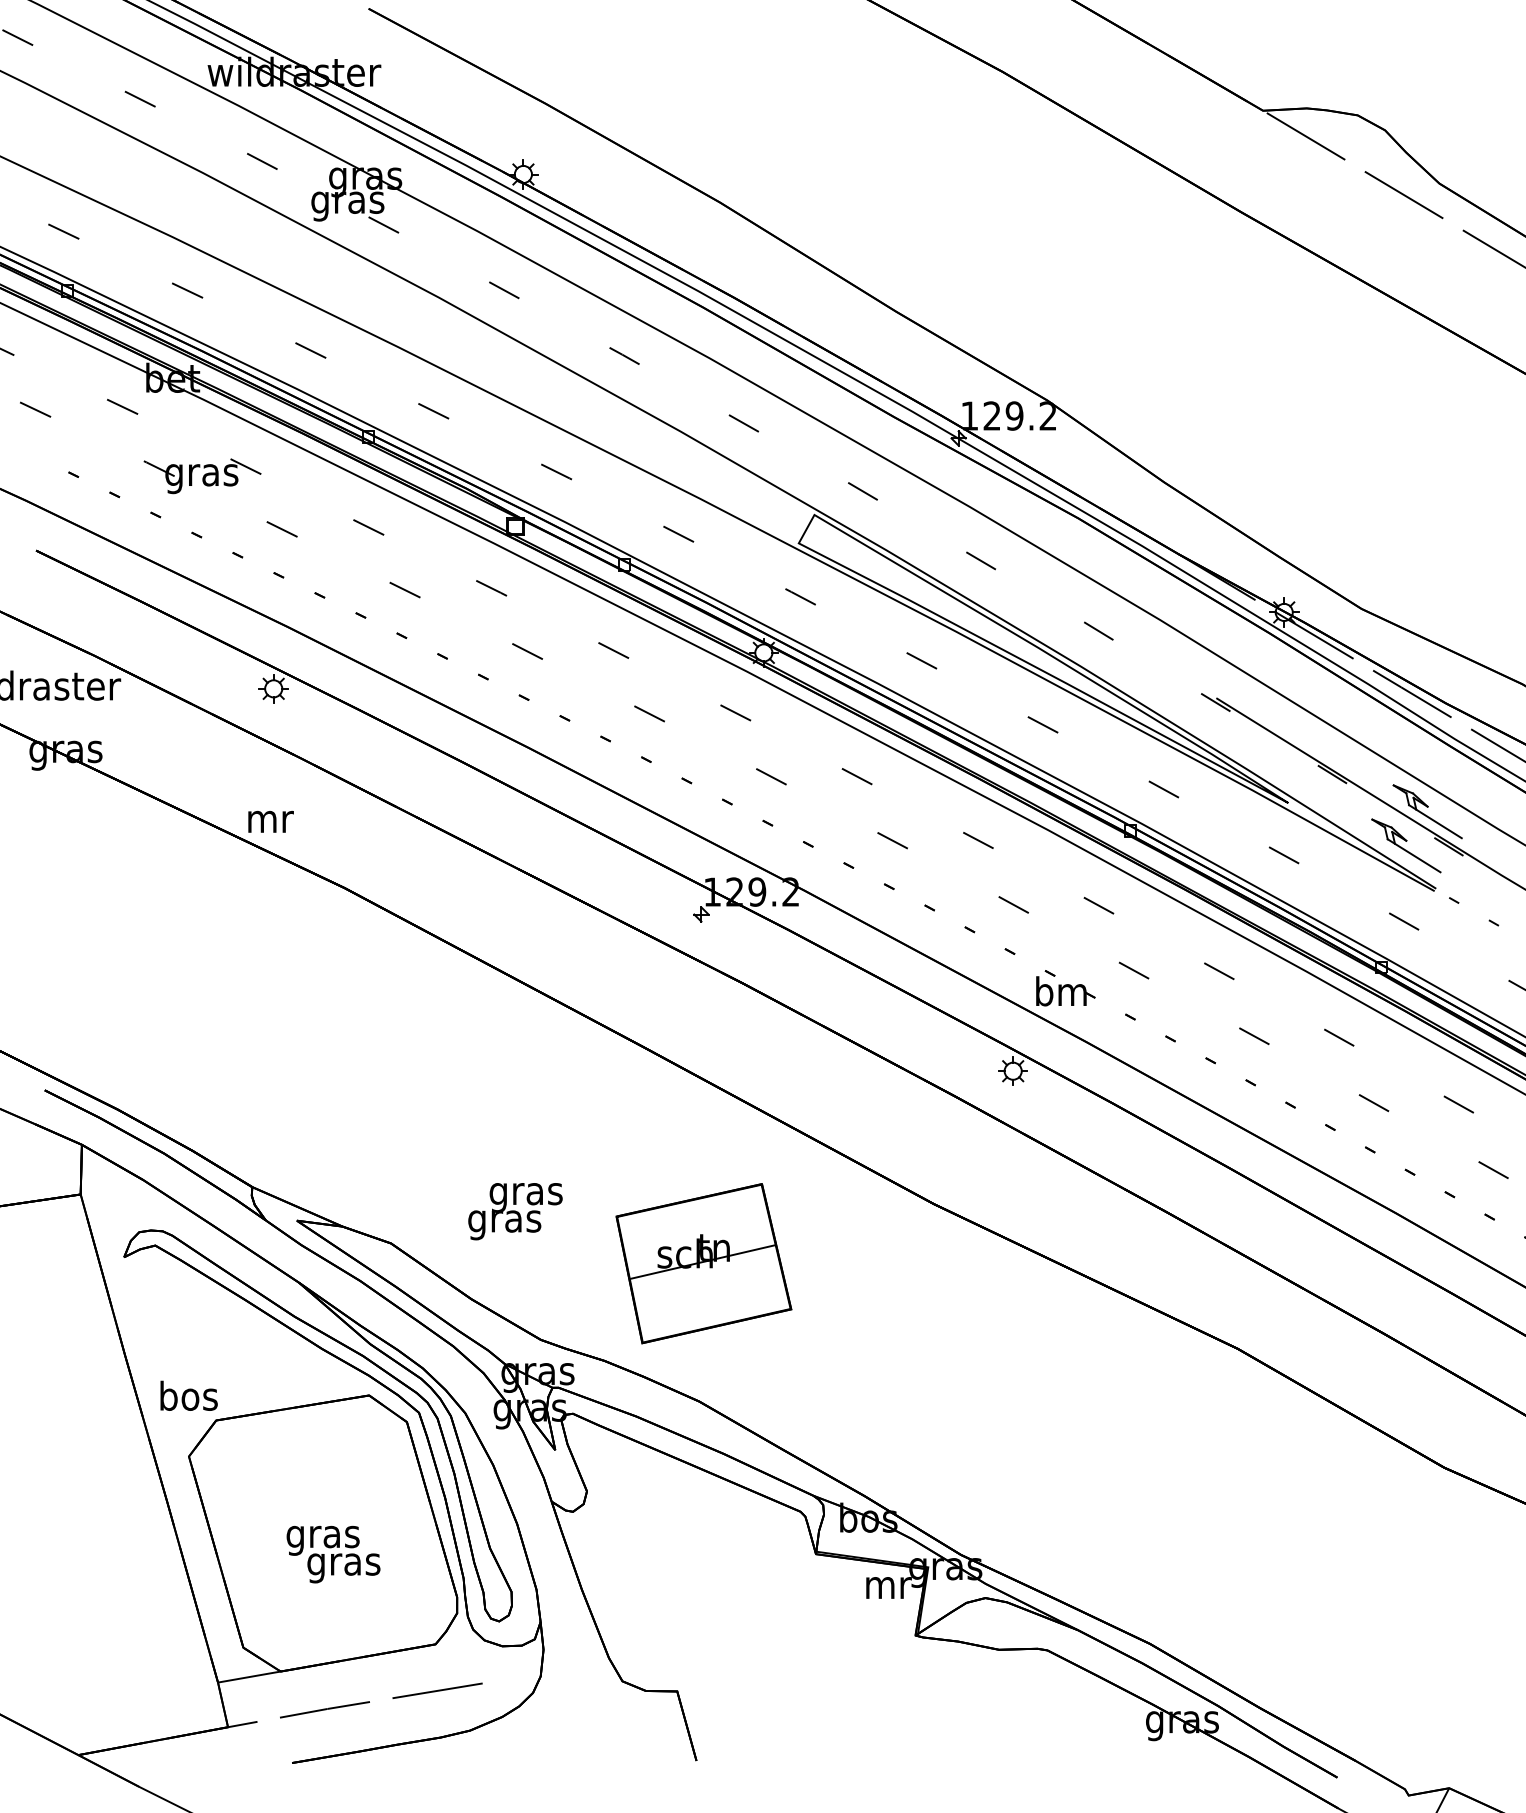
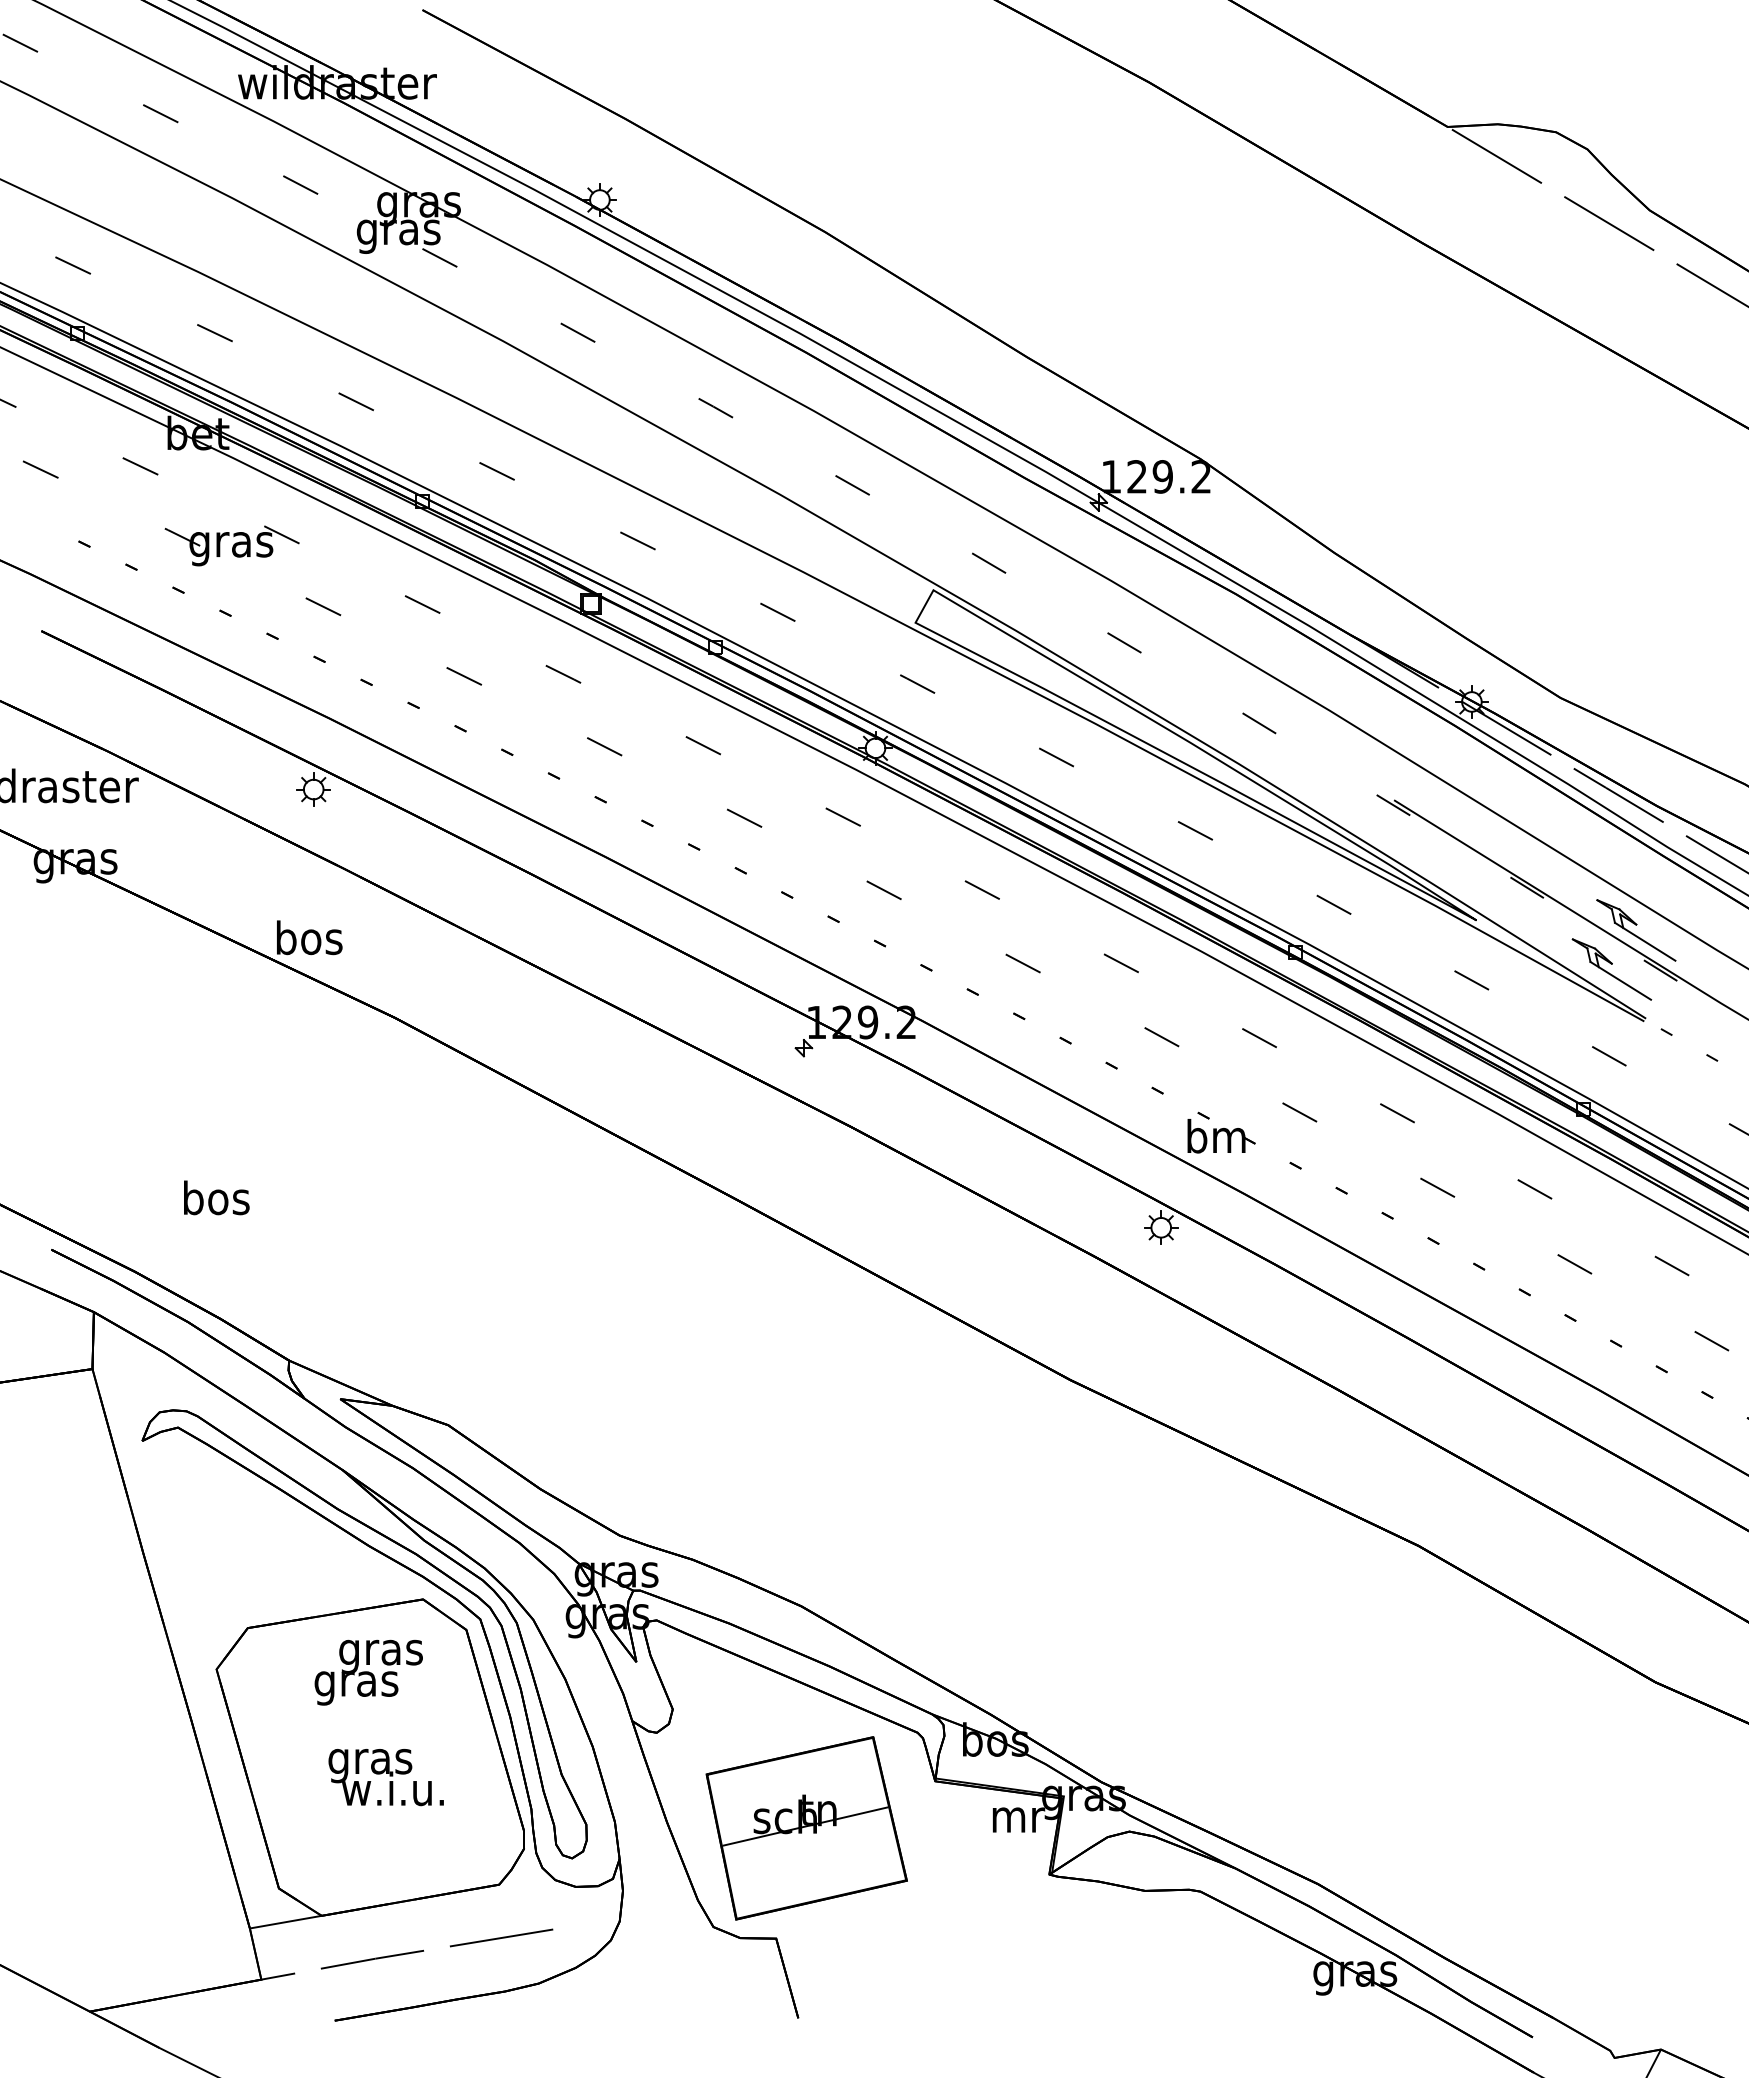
text: (270, 817) -> (309, 937), mr -> bos
text: (515, 1211) -> (368, 1672), moved
part: (703, 1263) -> (806, 1828), moved
text: (188, 1395) -> (216, 1197), moved
text: (342, 1563) -> (392, 1792), gras -> w.i.u.

